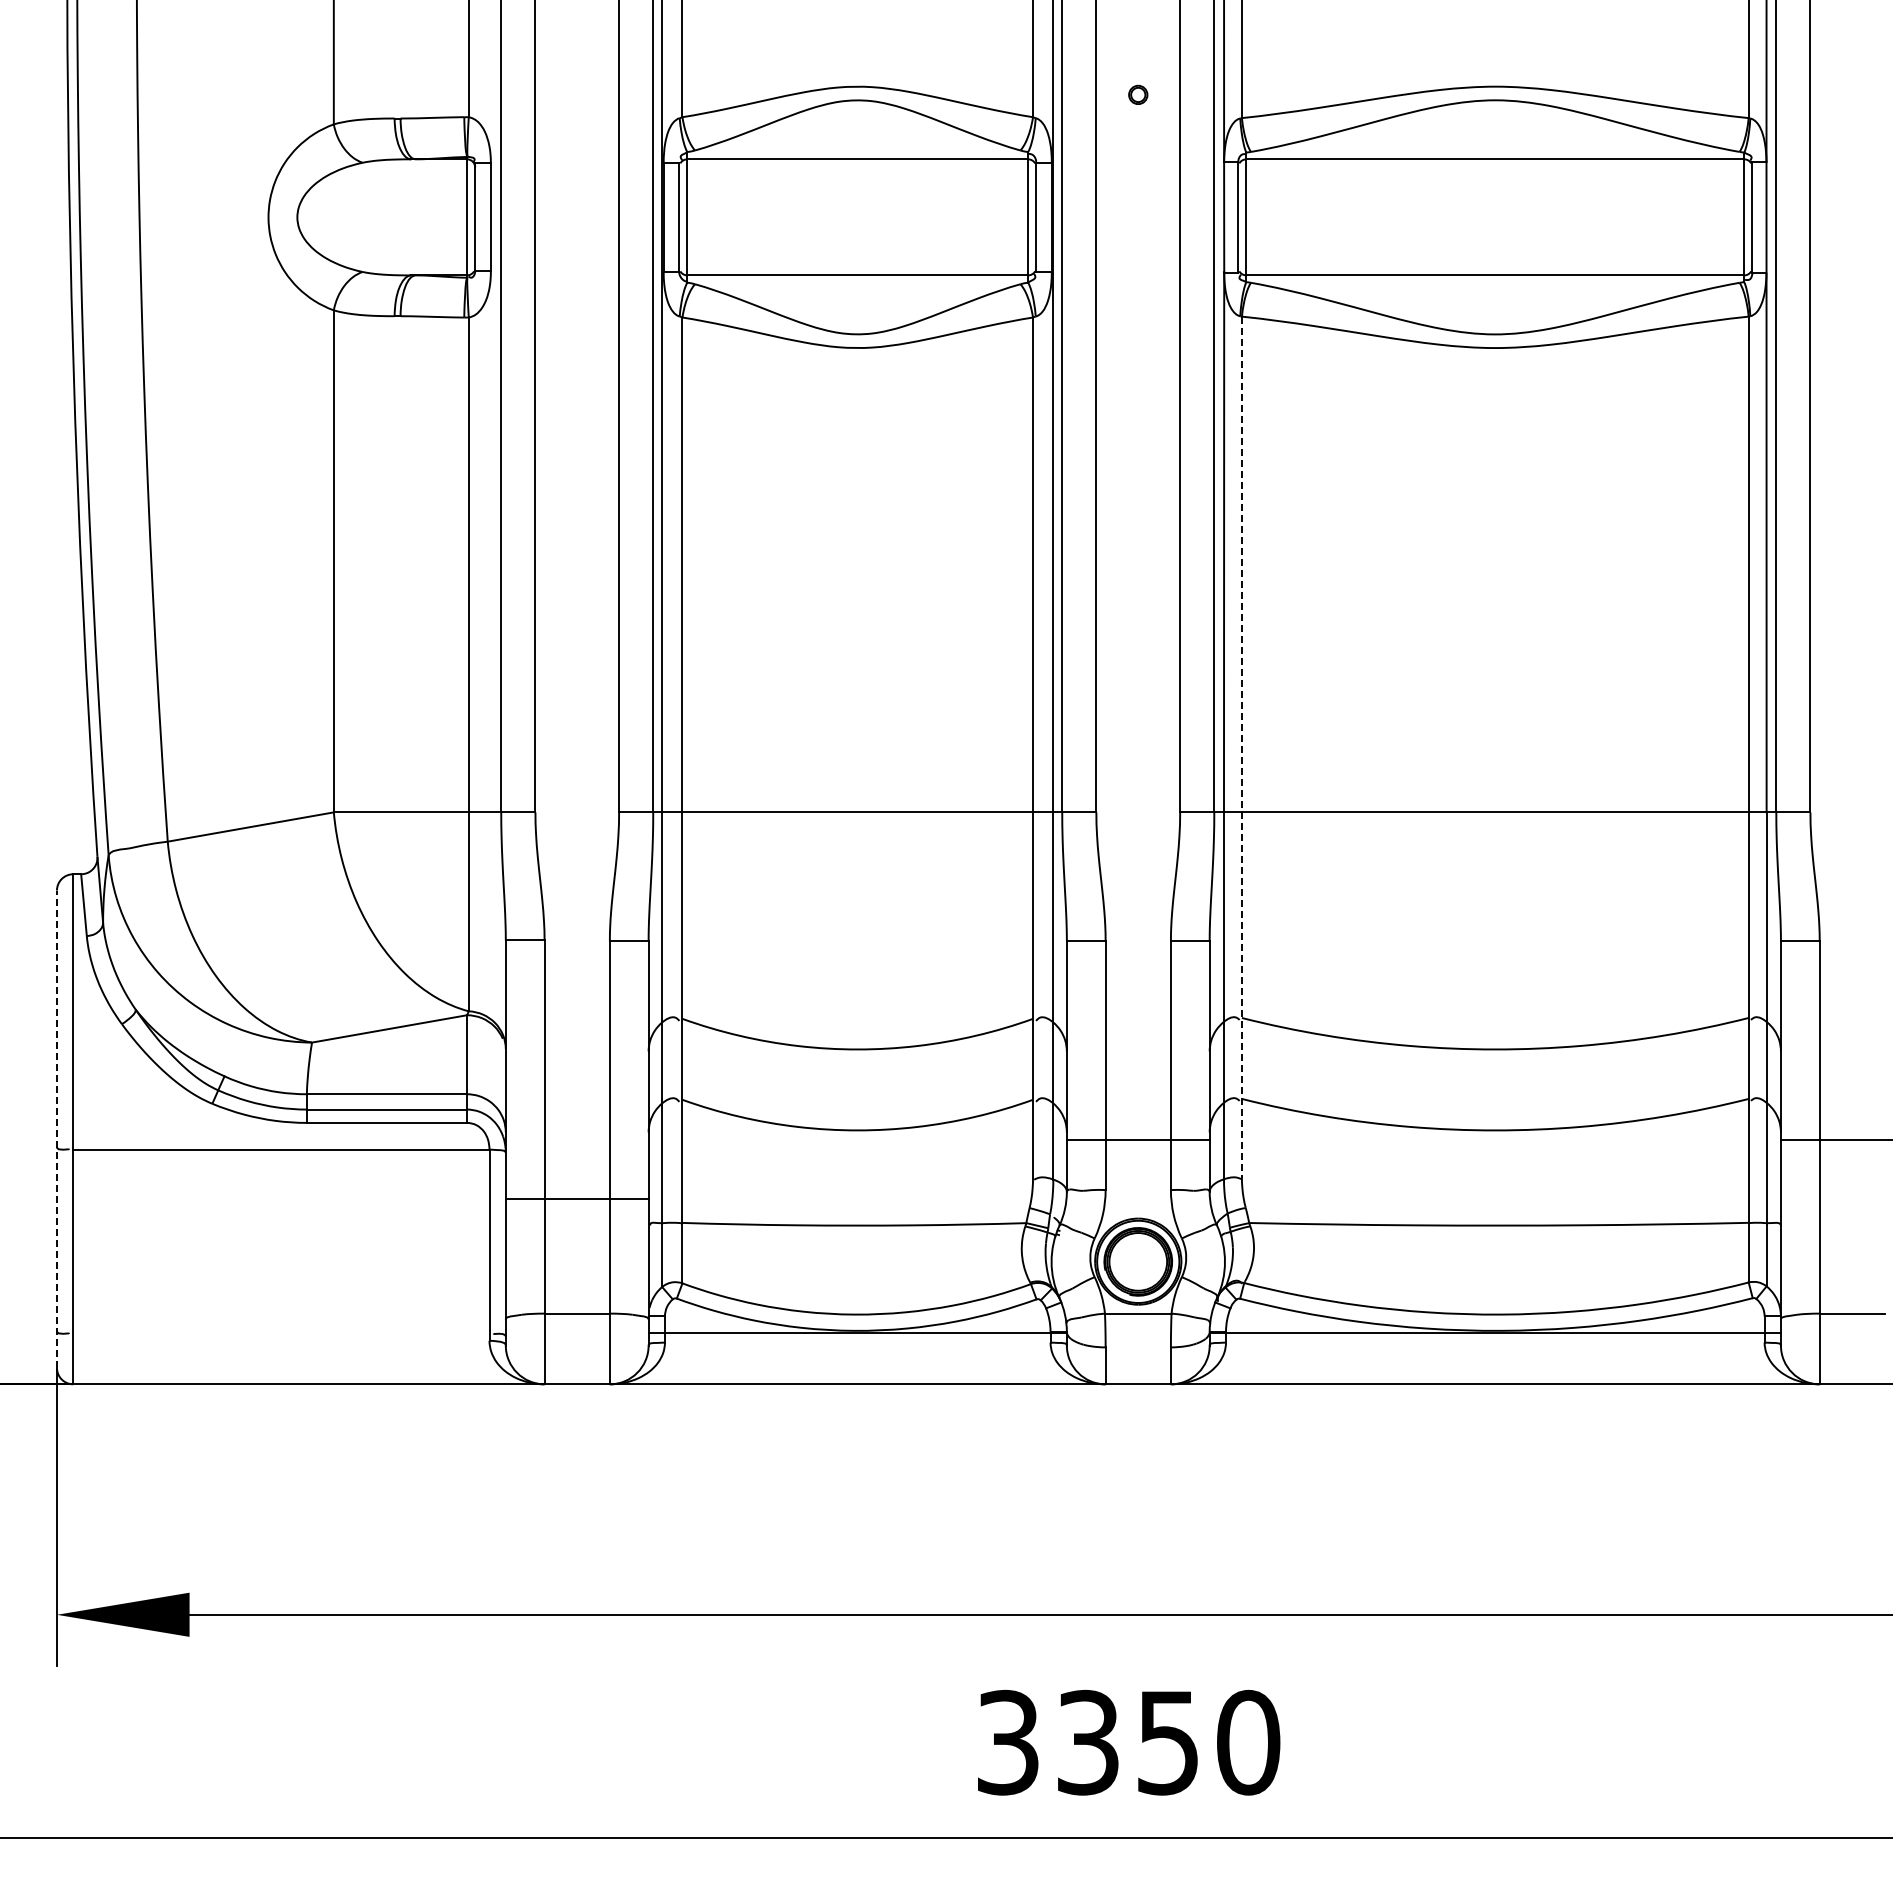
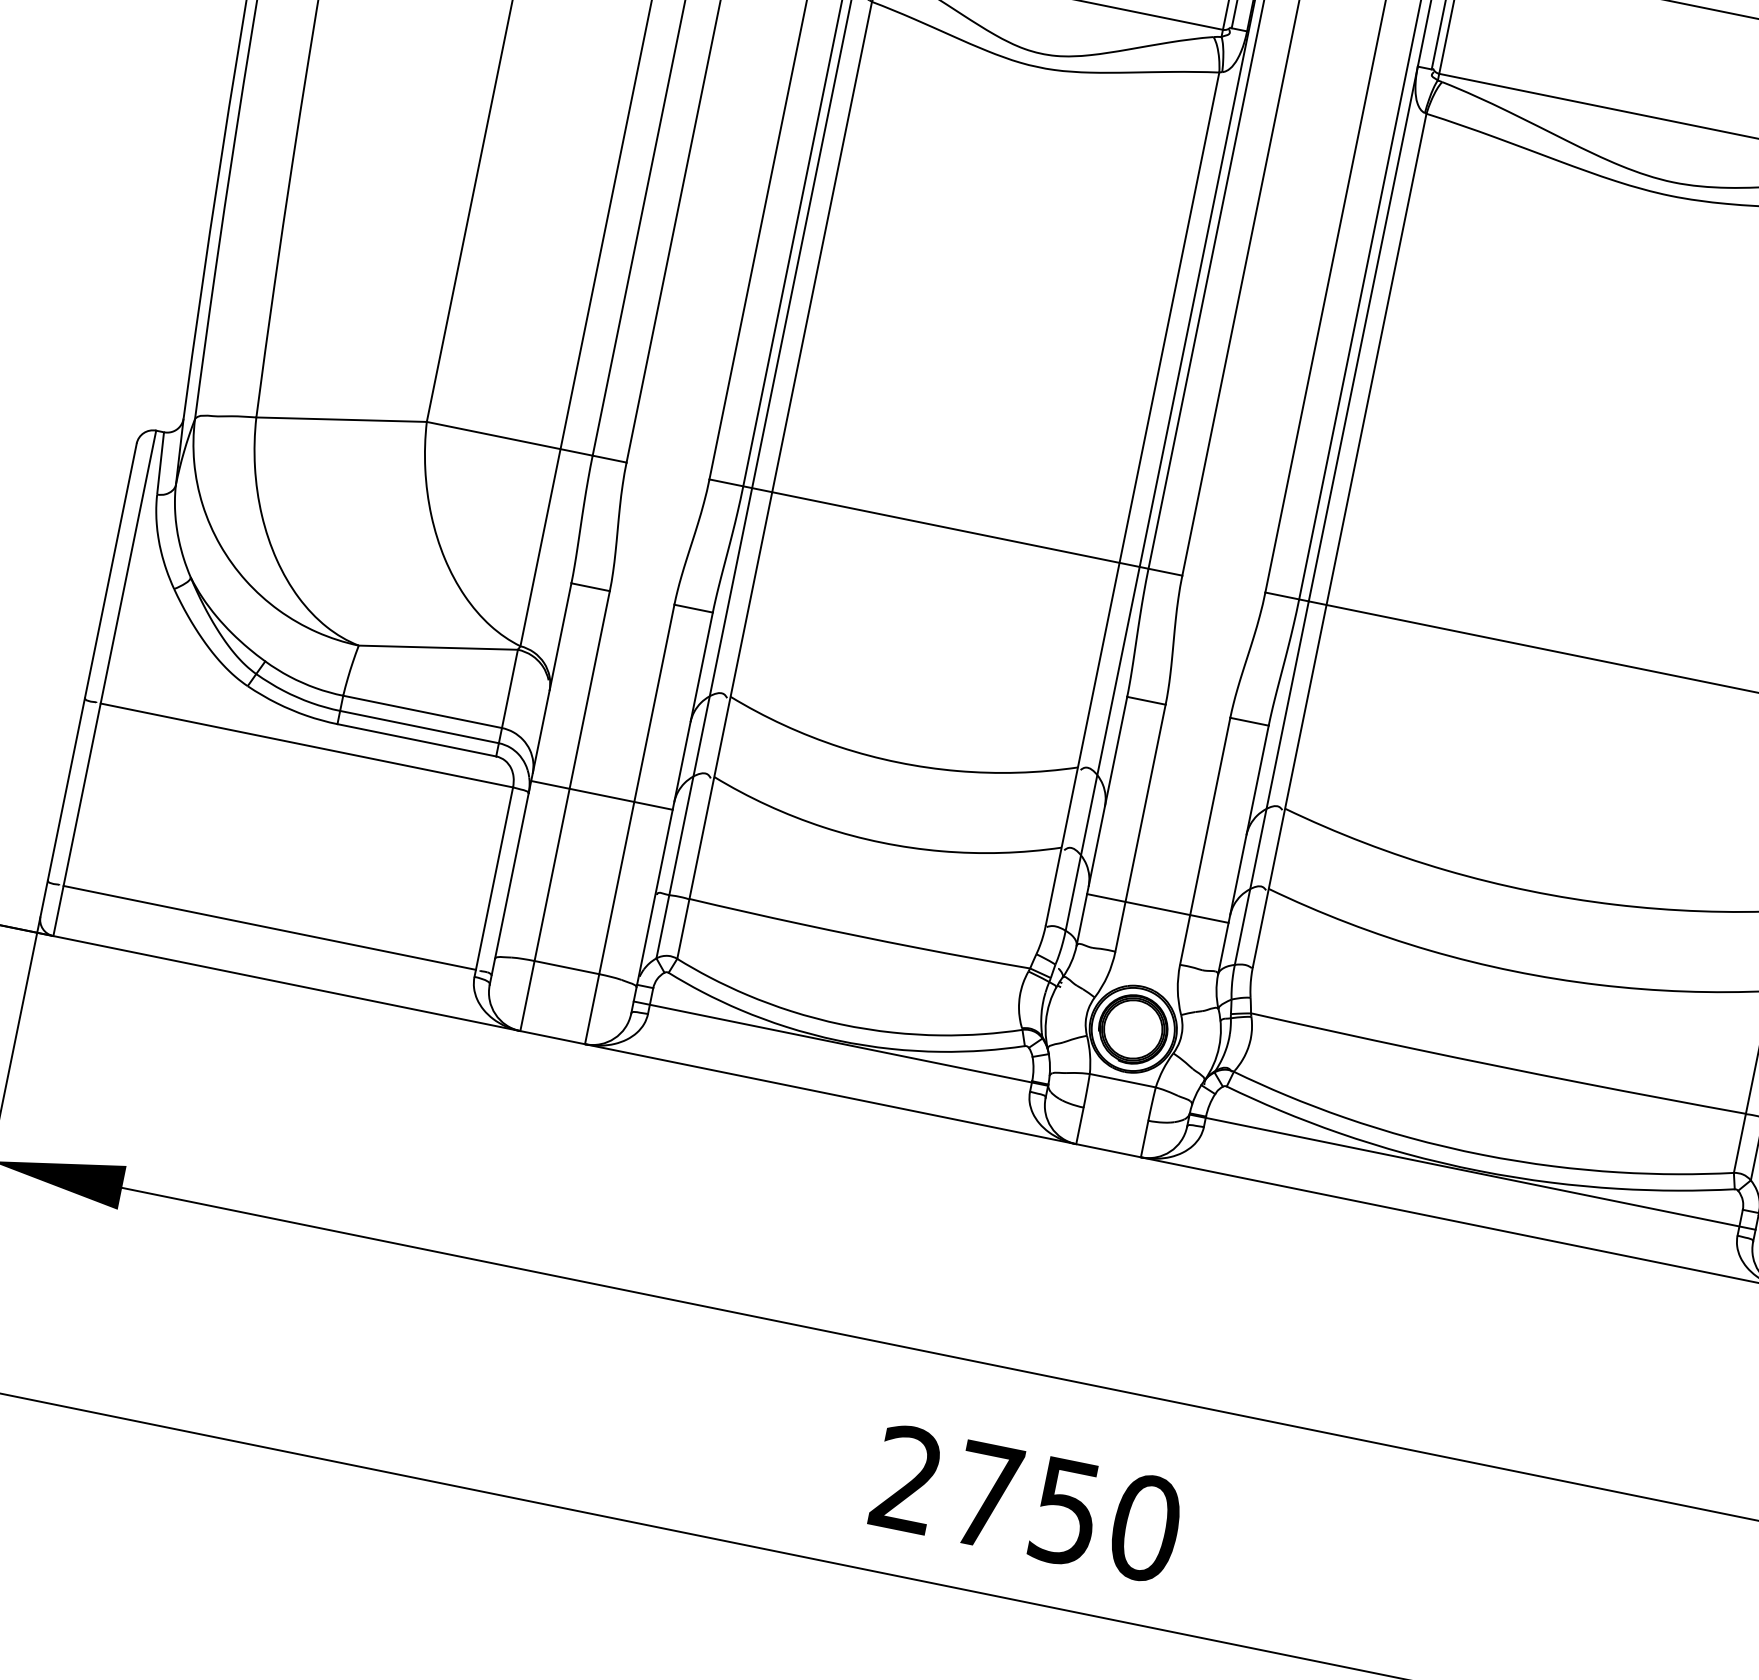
line: (1241, 747) -> (1339, 540), dashed -> solid
line: (56, 1129) -> (88, 680), dashed -> solid
line: (576, 1198) -> (601, 794), moved
line: (281, 1333) -> (269, 927), added
text: (1047, 1742) -> (946, 1487), 3350 -> 2750

